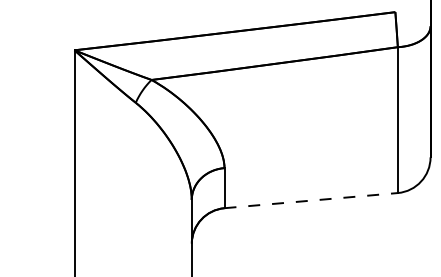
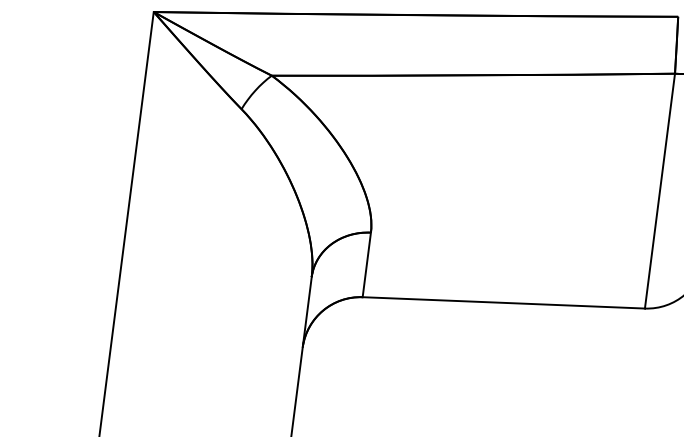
line: (311, 200) -> (504, 302), dashed -> solid

